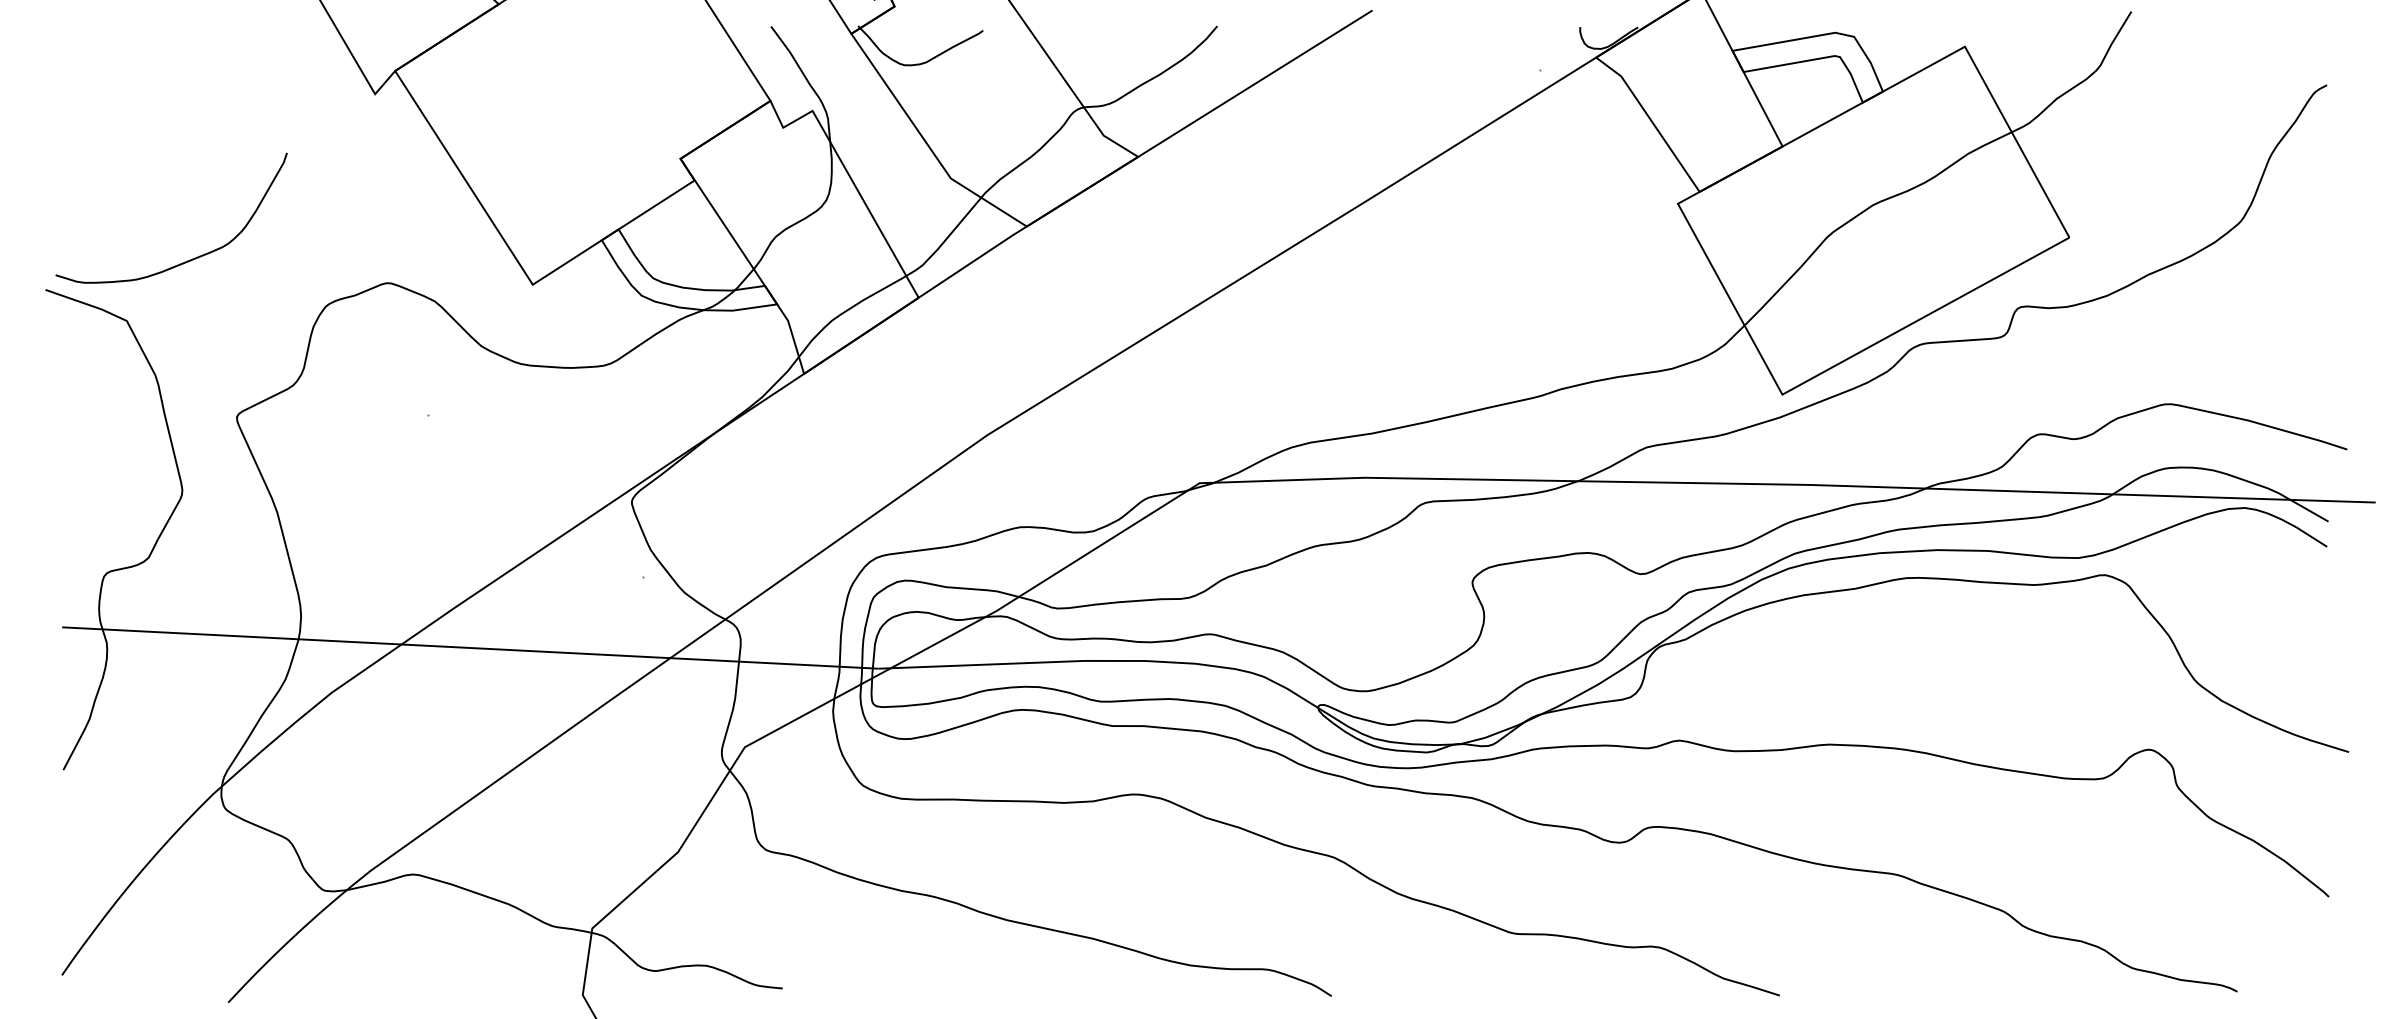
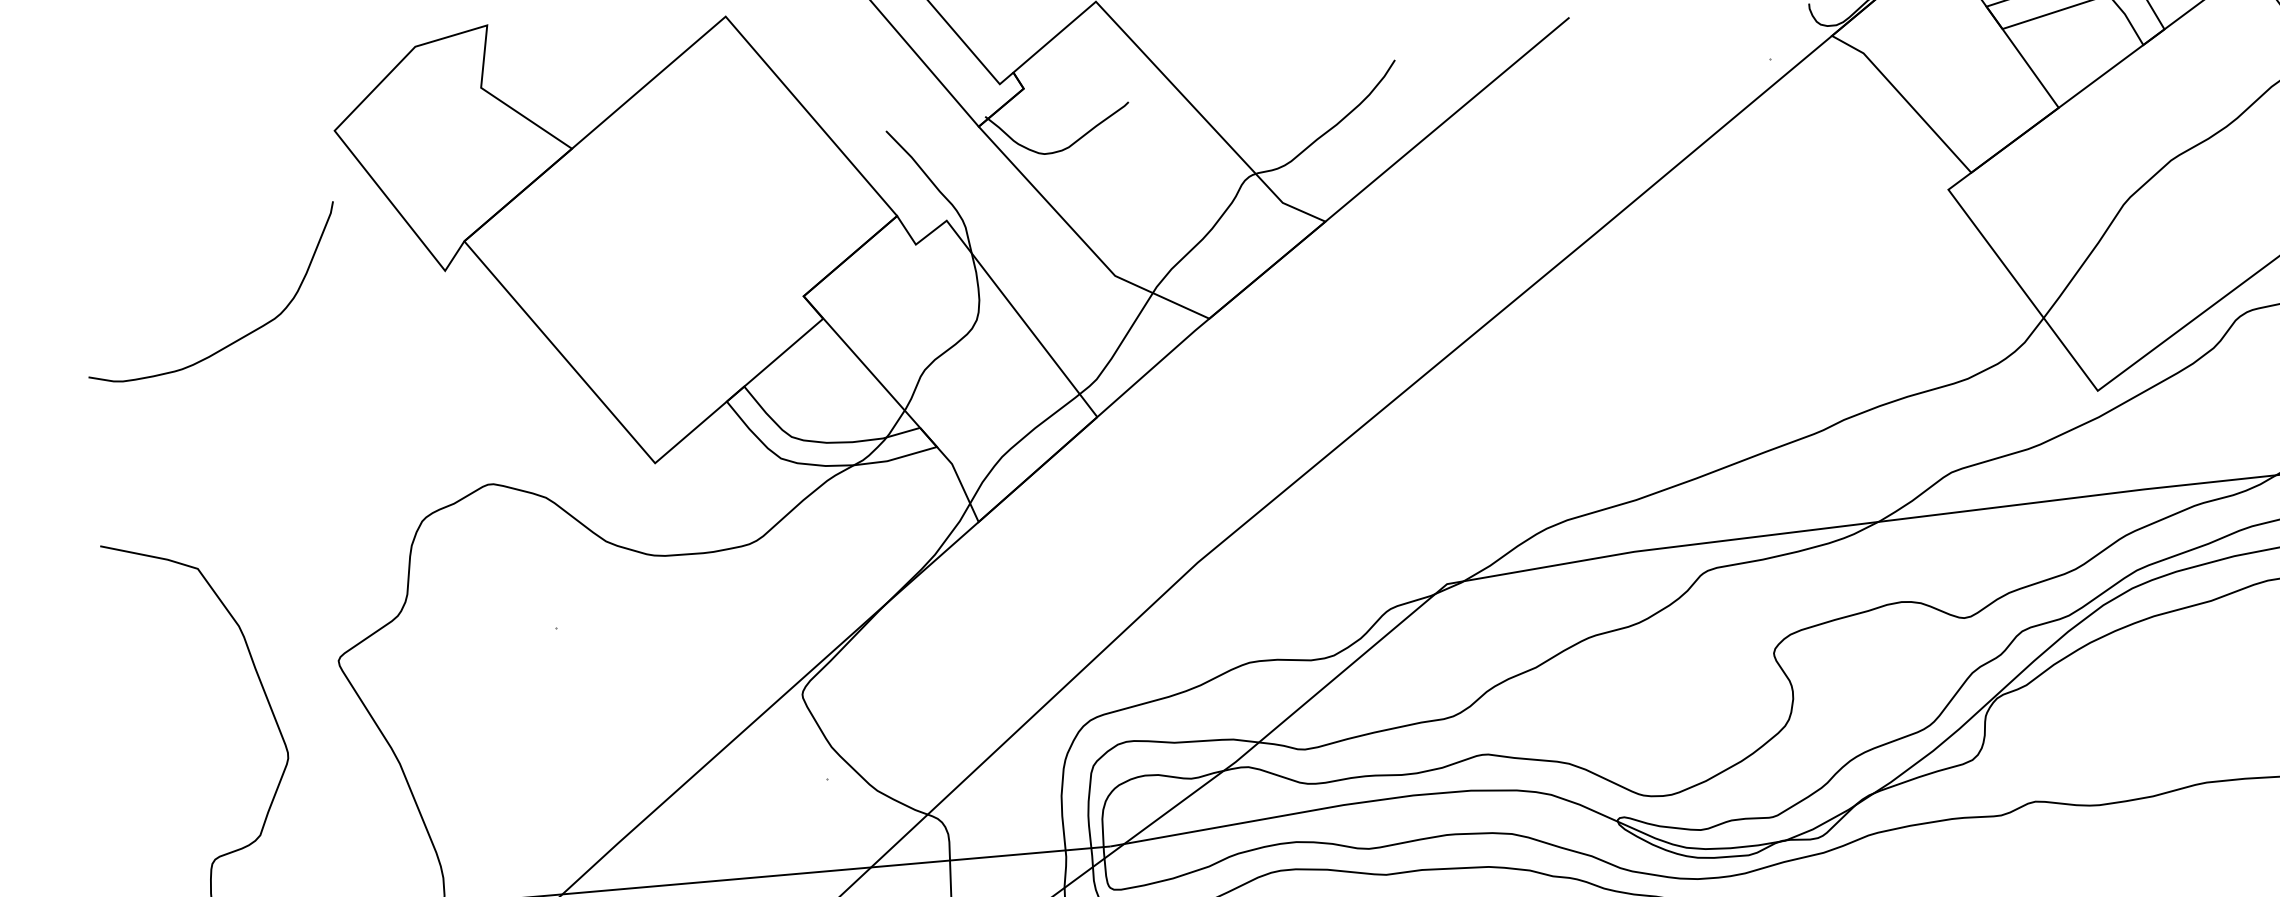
curve: (189, 259) -> (238, 338), moved

